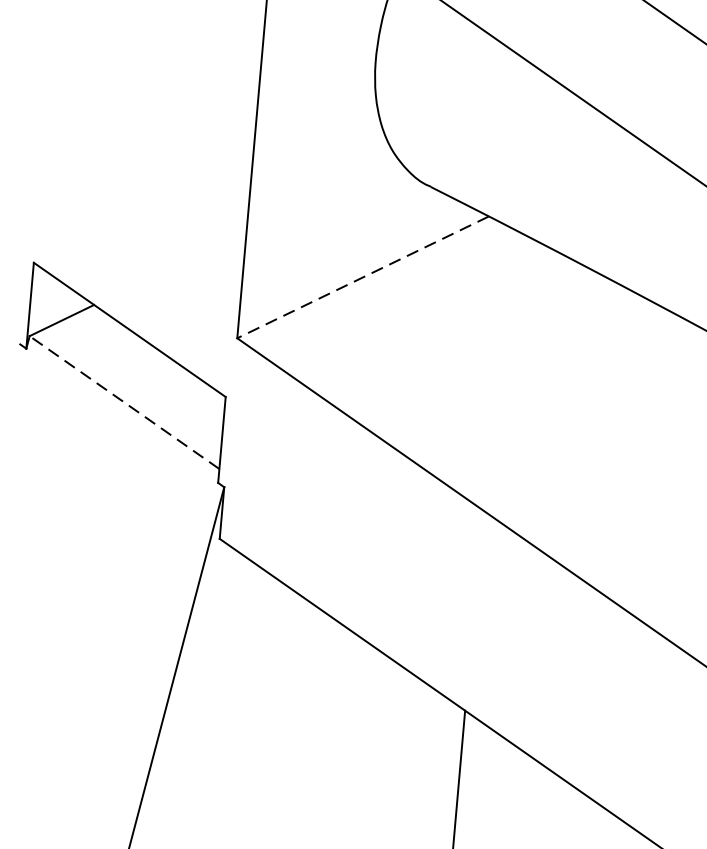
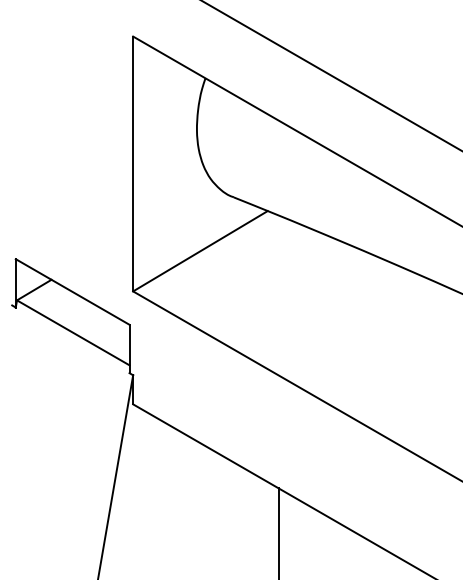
line: (363, 277) -> (200, 251), dashed -> solid
line: (124, 401) -> (73, 332), dashed -> solid

